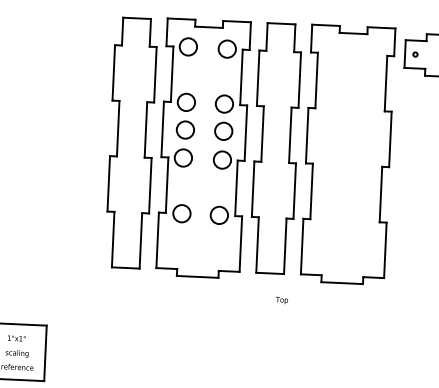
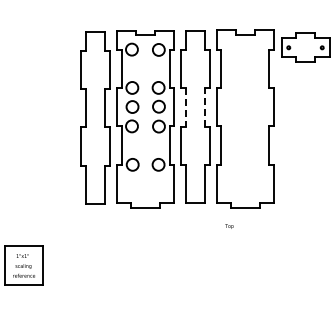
line: (262, 134) -> (185, 107), solid -> dashed
line: (291, 134) -> (205, 106), solid -> dashed
text: (282, 300) -> (229, 226), moved

